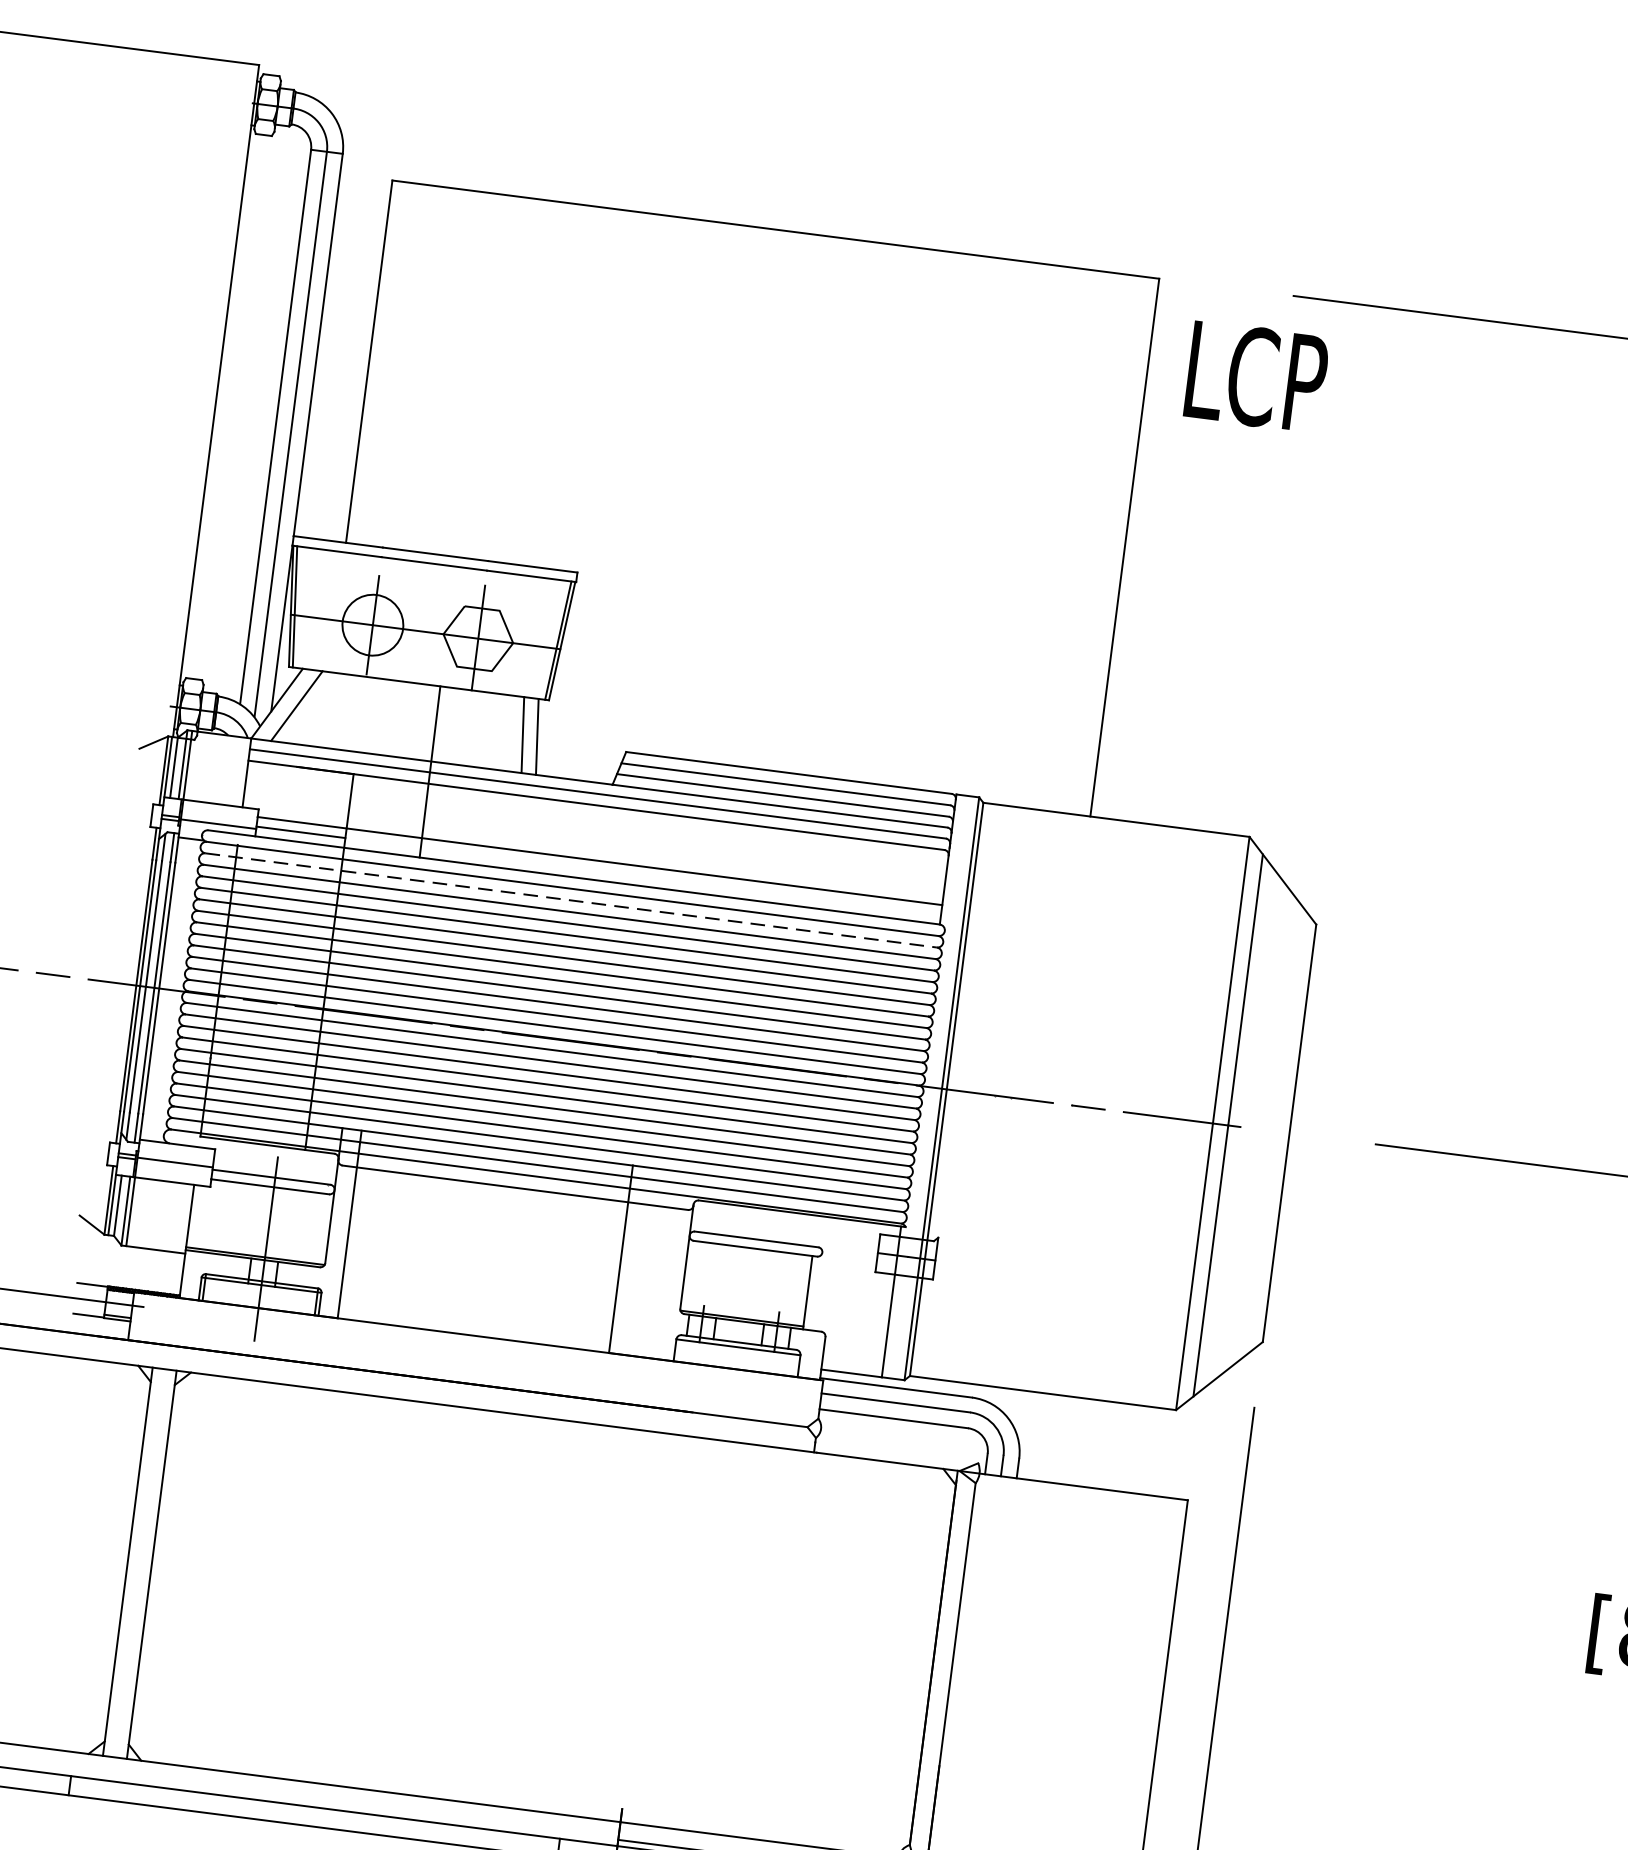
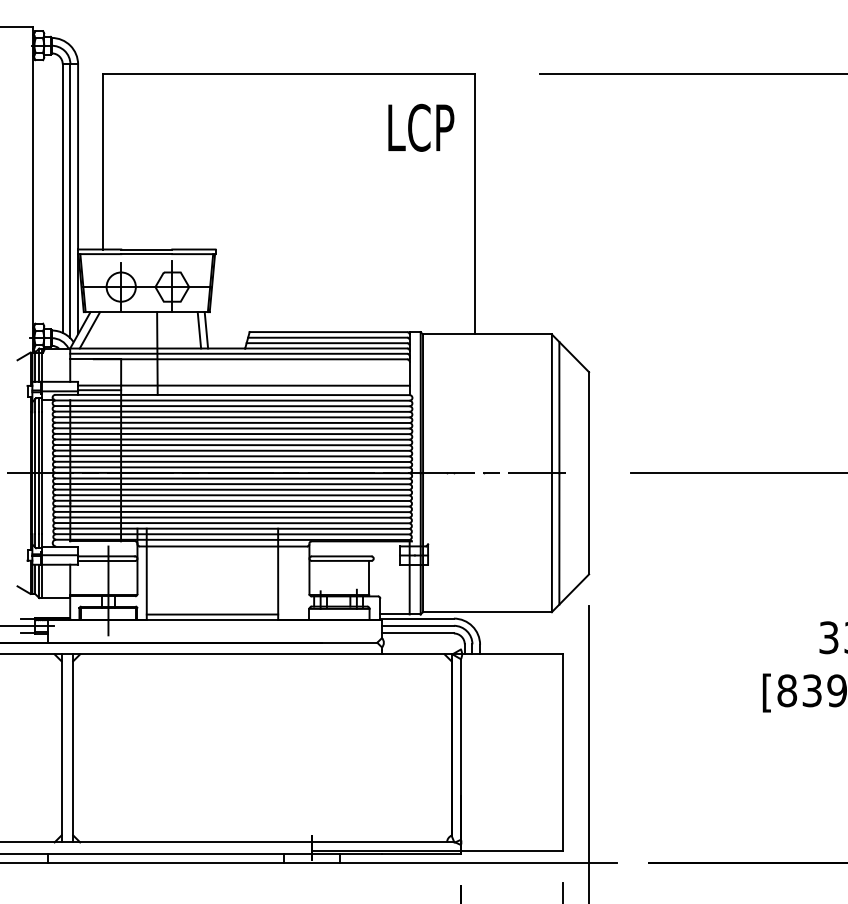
text: (1257, 376) -> (421, 127), moved
line: (573, 901) -> (233, 406), dashed -> solid
line: (474, 1325) -> (212, 614), added

